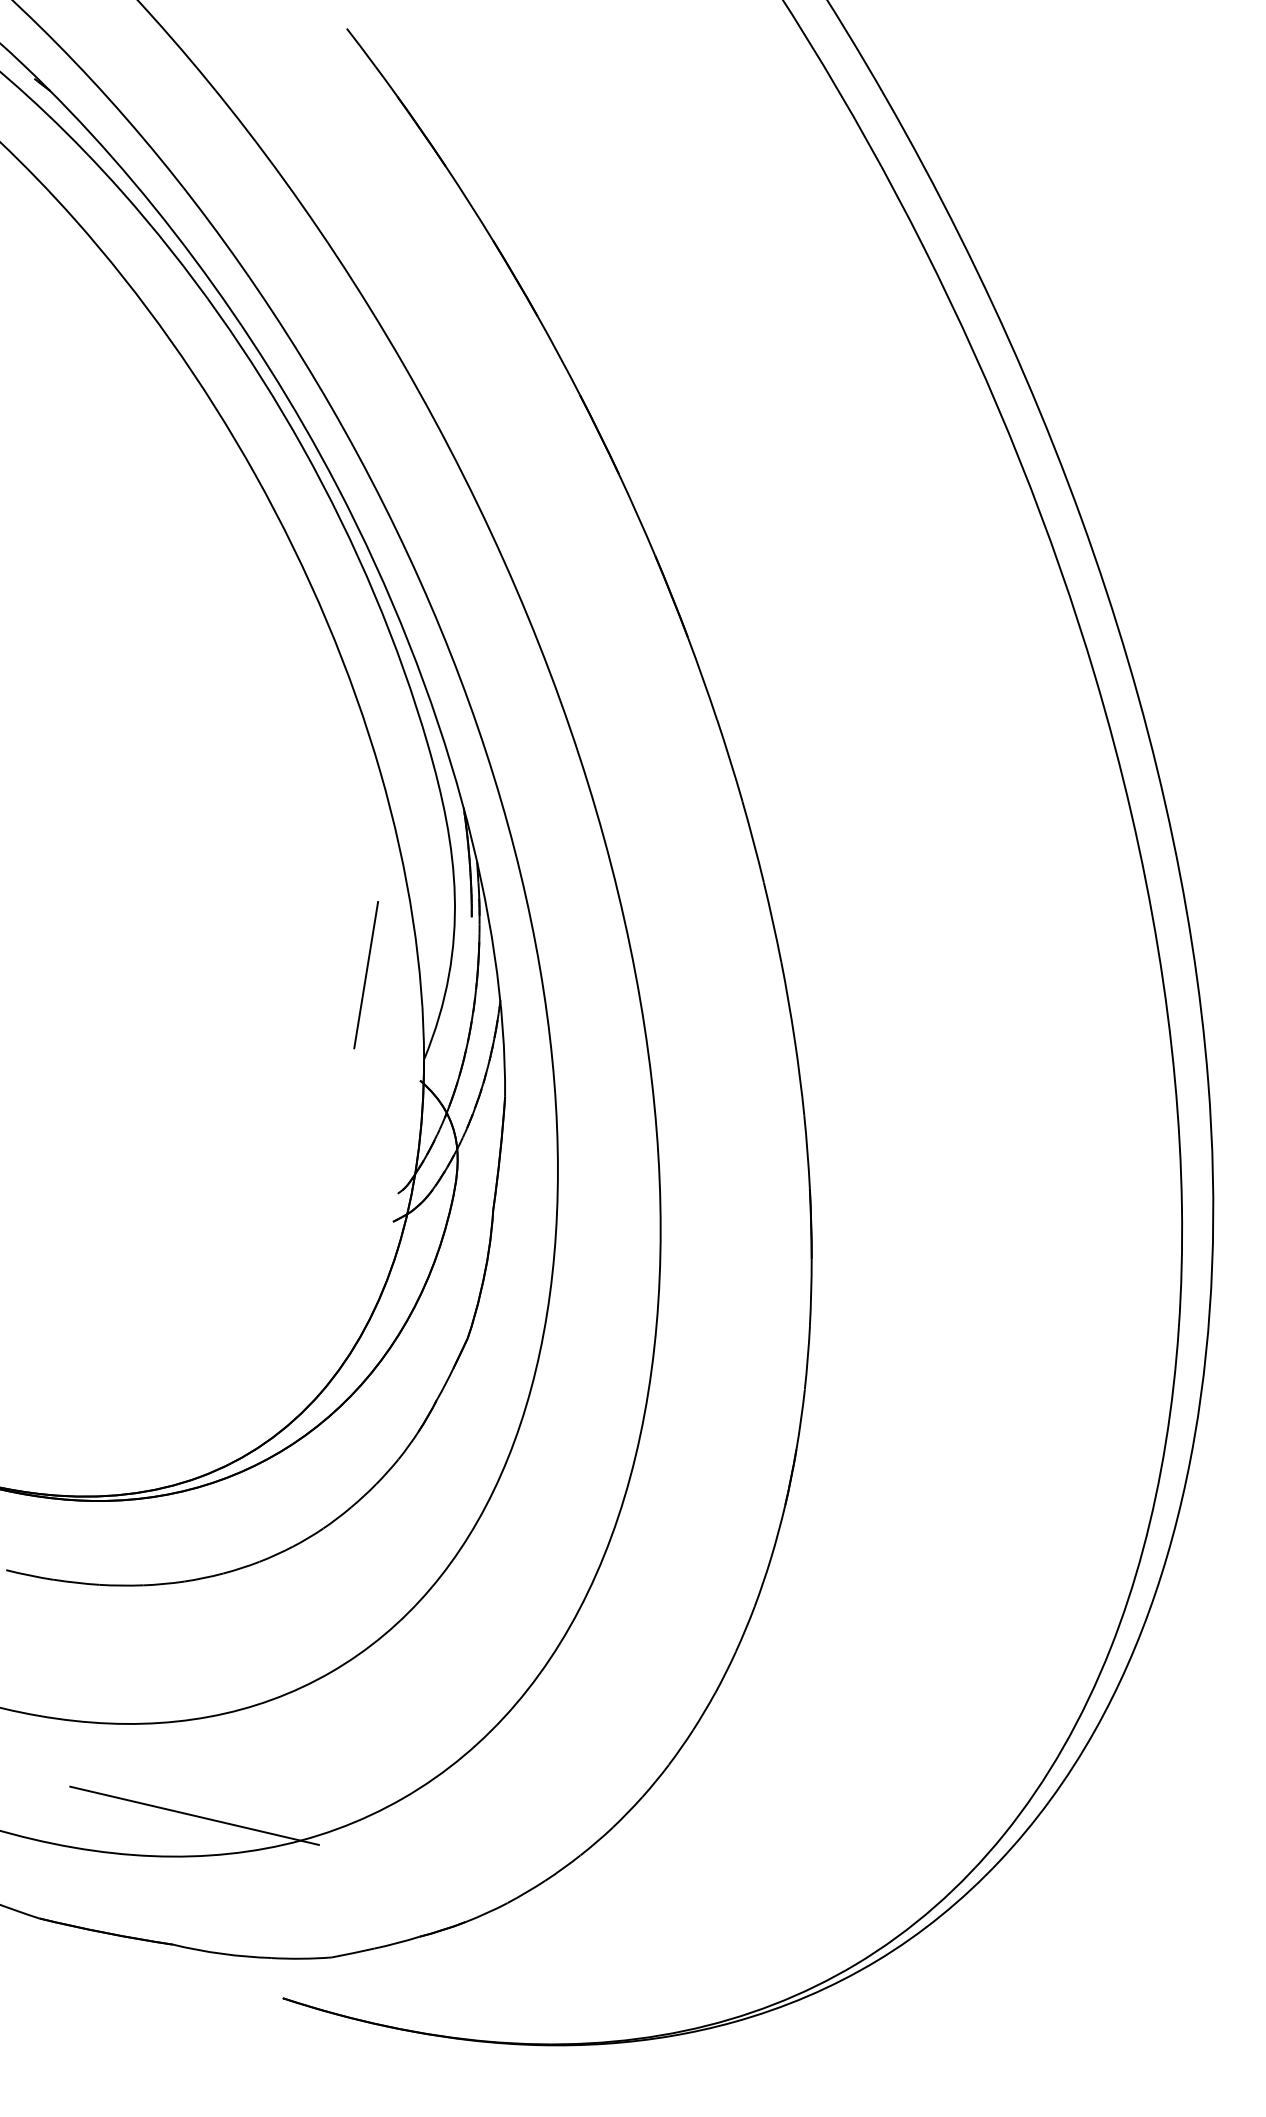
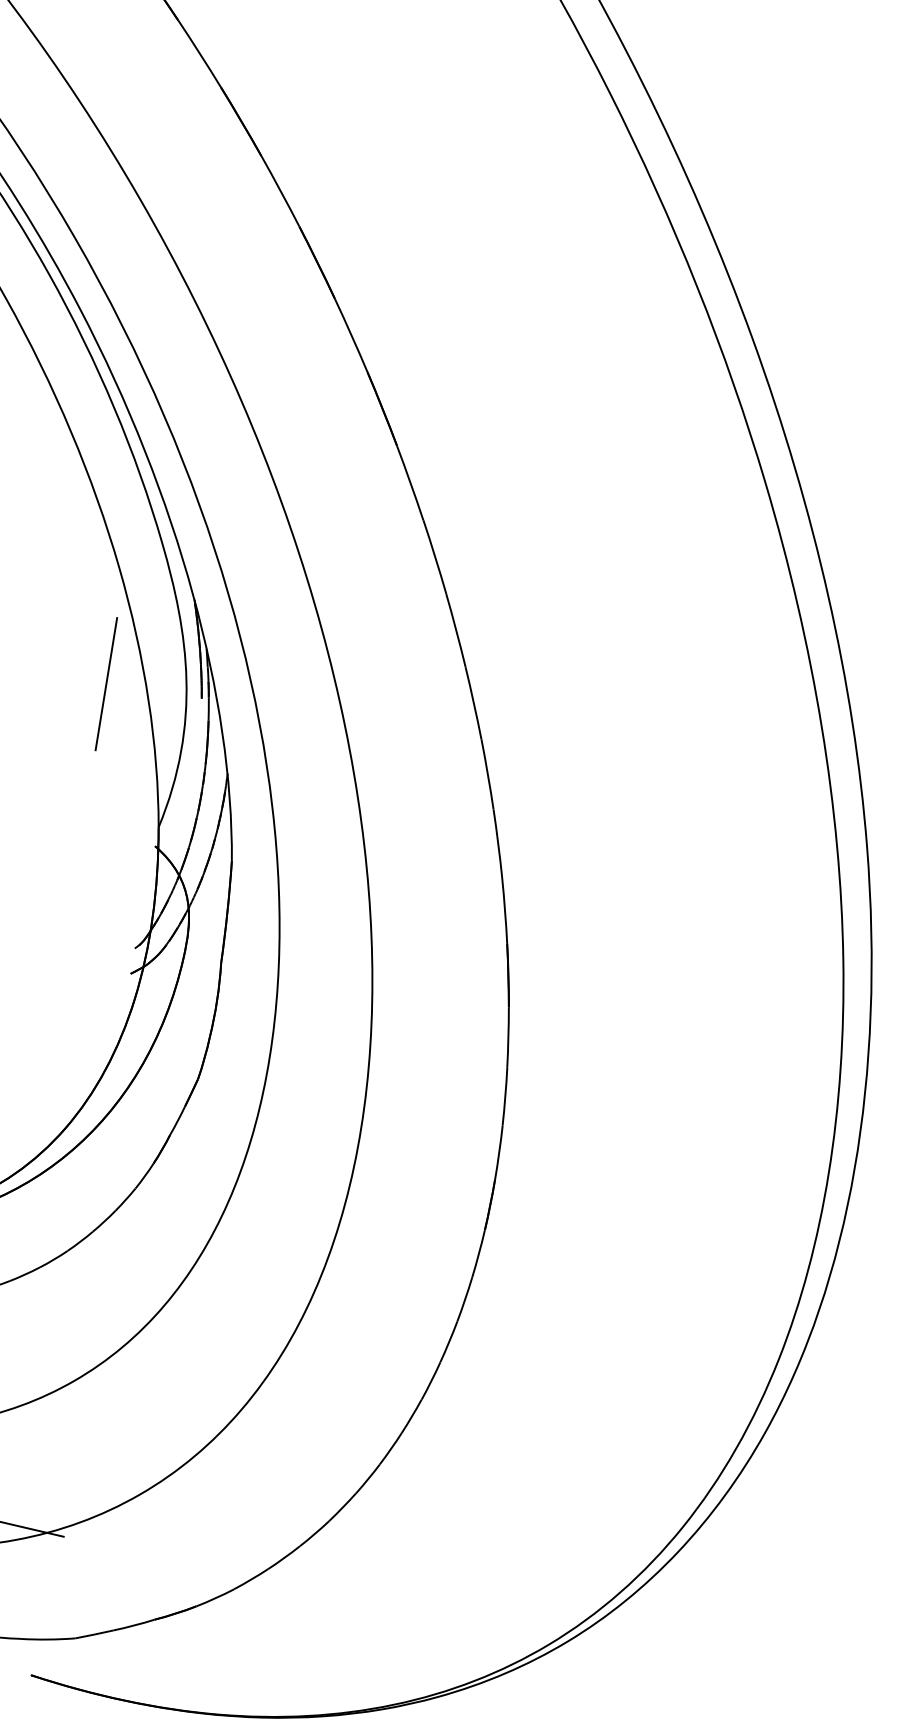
line: (365, 975) -> (105, 684), moved

